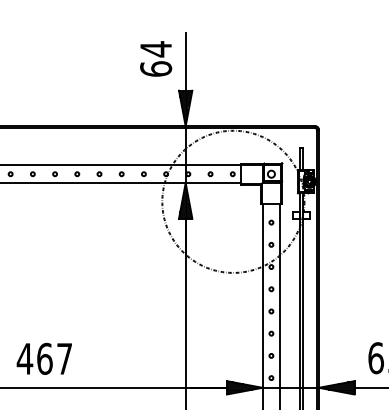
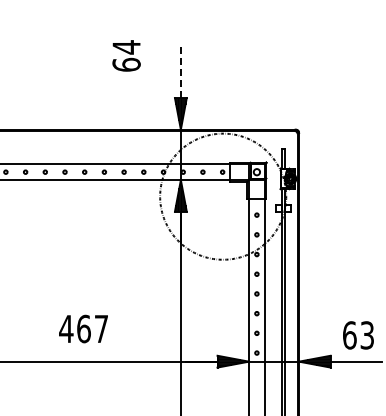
text: (155, 58) -> (126, 55), moved
line: (185, 61) -> (180, 72), solid -> dashed
text: (44, 358) -> (83, 328), moved

